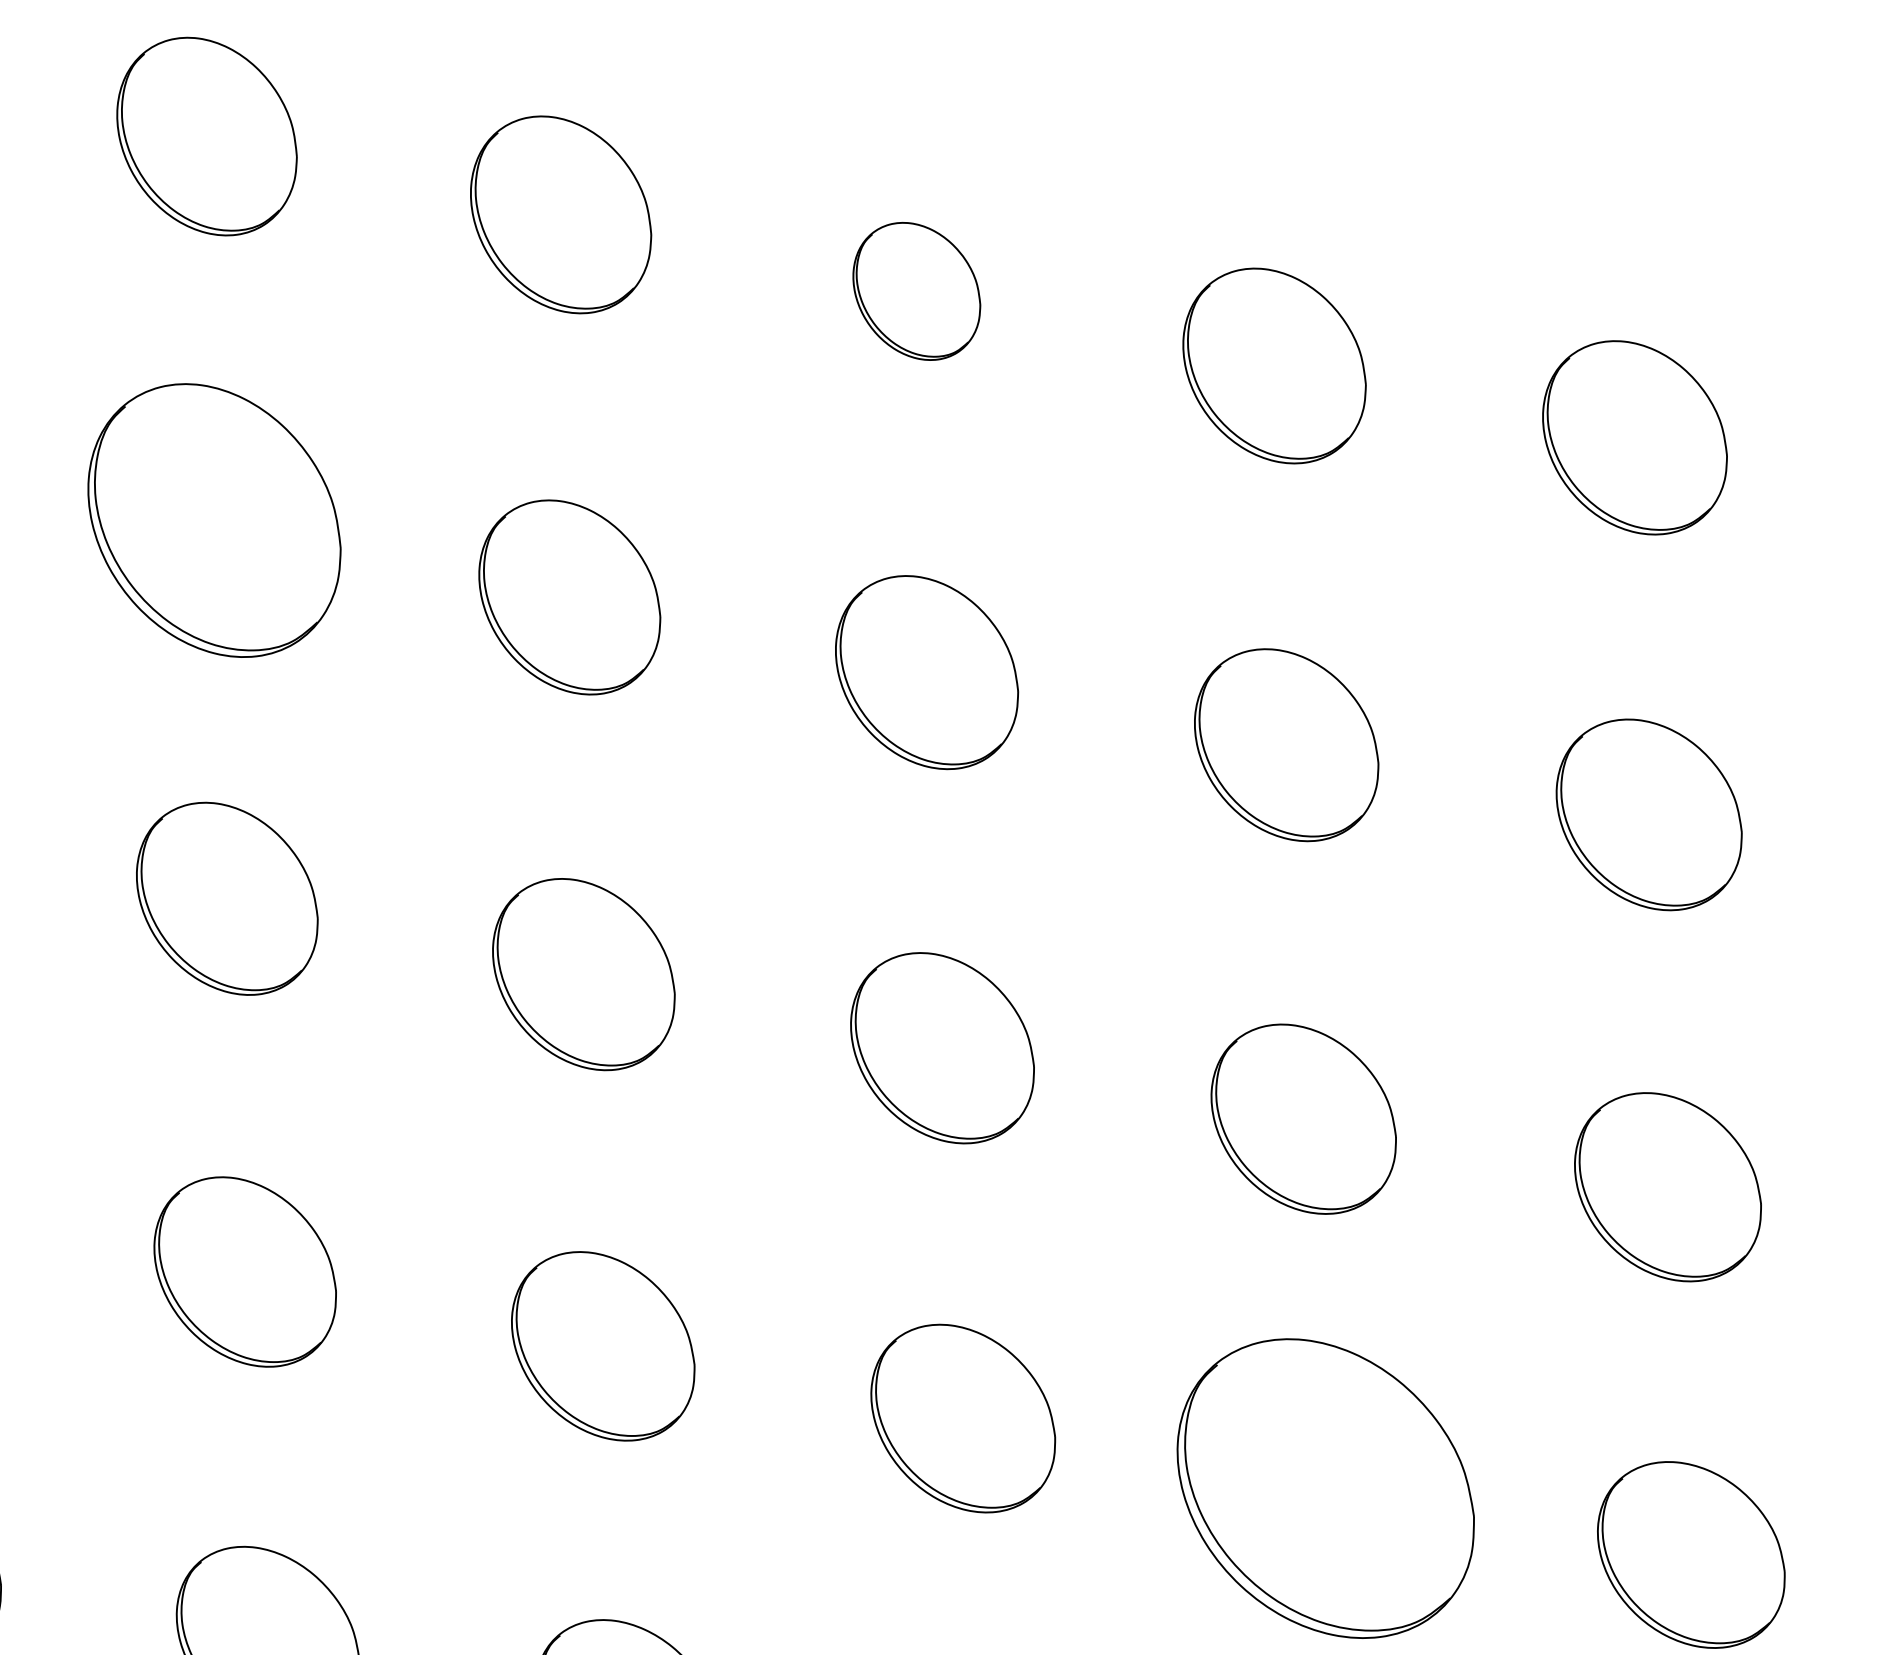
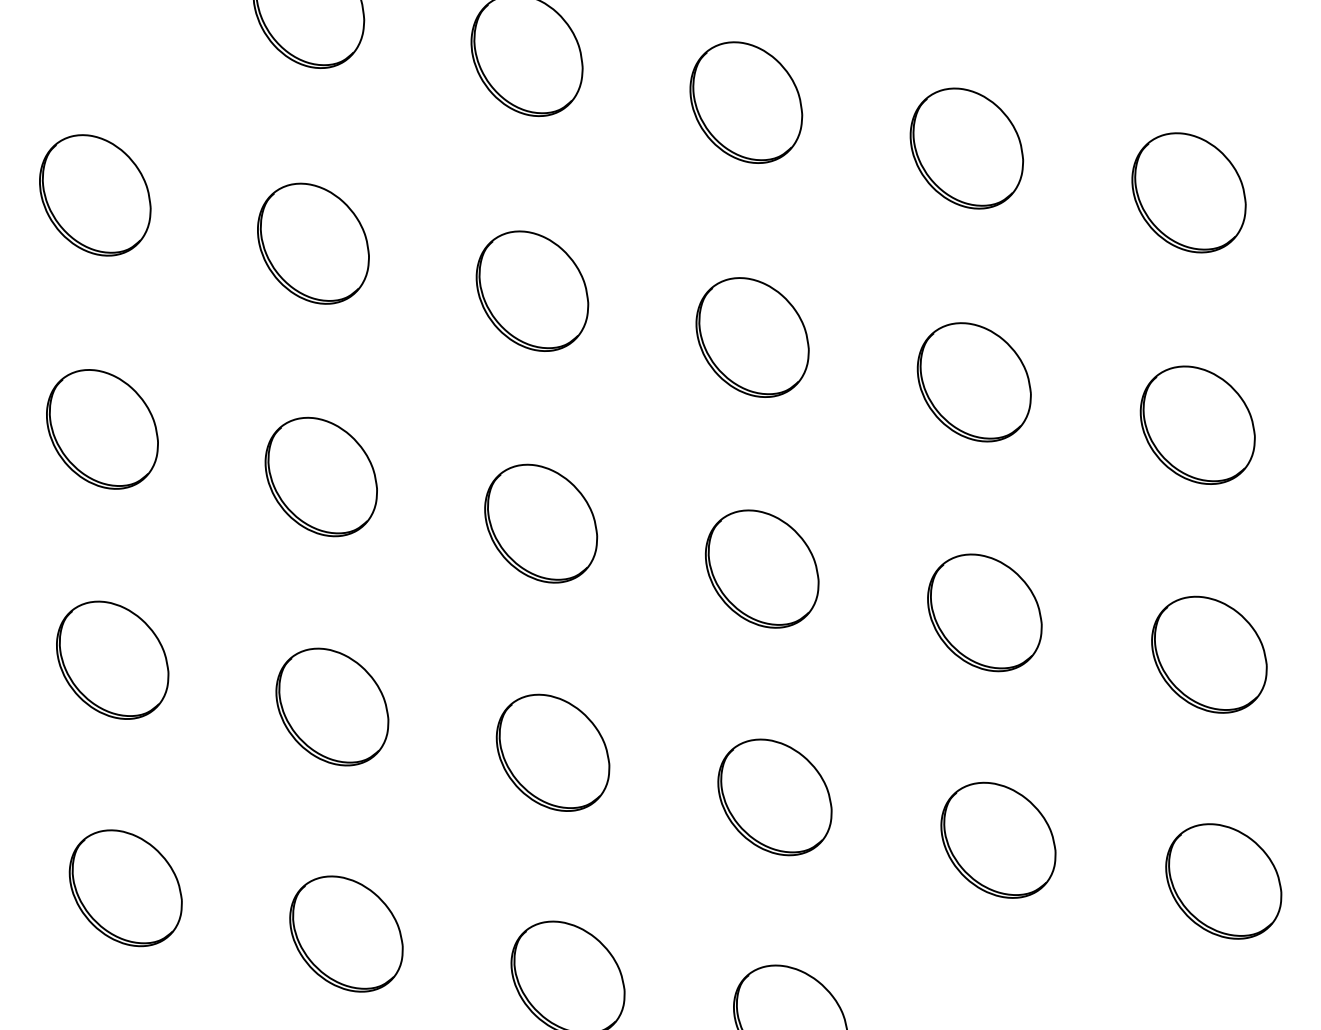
part: (917, 291) -> (746, 102), size x1.43
part: (214, 519) -> (313, 243), size x0.71
part: (1325, 1486) -> (998, 839), size x0.62

